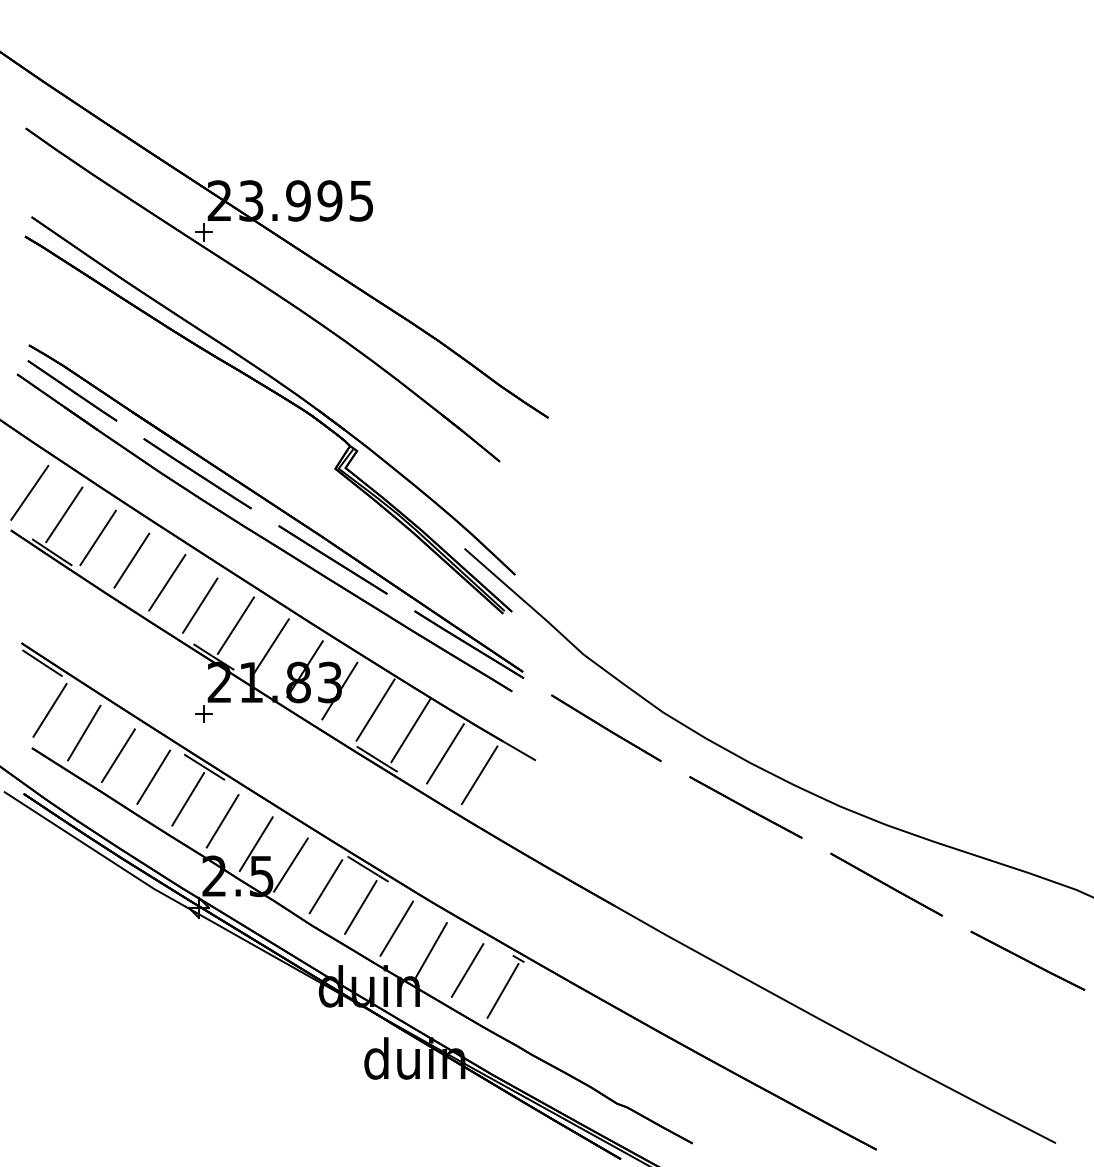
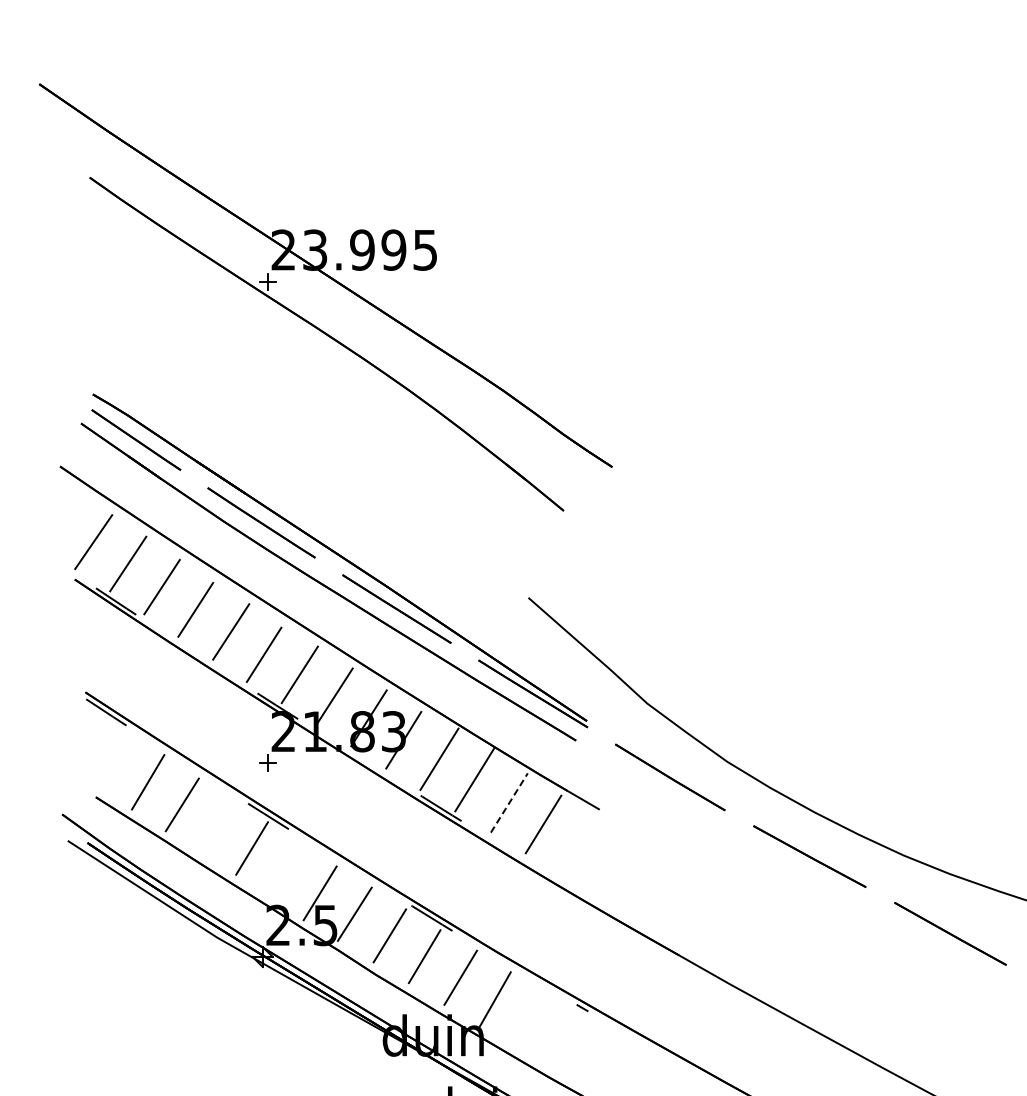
part: (280, 397) -> (344, 446), removed
line: (49, 710) -> (113, 759), removed
line: (445, 753) -> (509, 802), solid -> dashed
line: (153, 776) -> (217, 825), removed
line: (222, 821) -> (286, 870), removed
line: (467, 970) -> (531, 1019), removed
line: (502, 990) -> (566, 1039), removed

